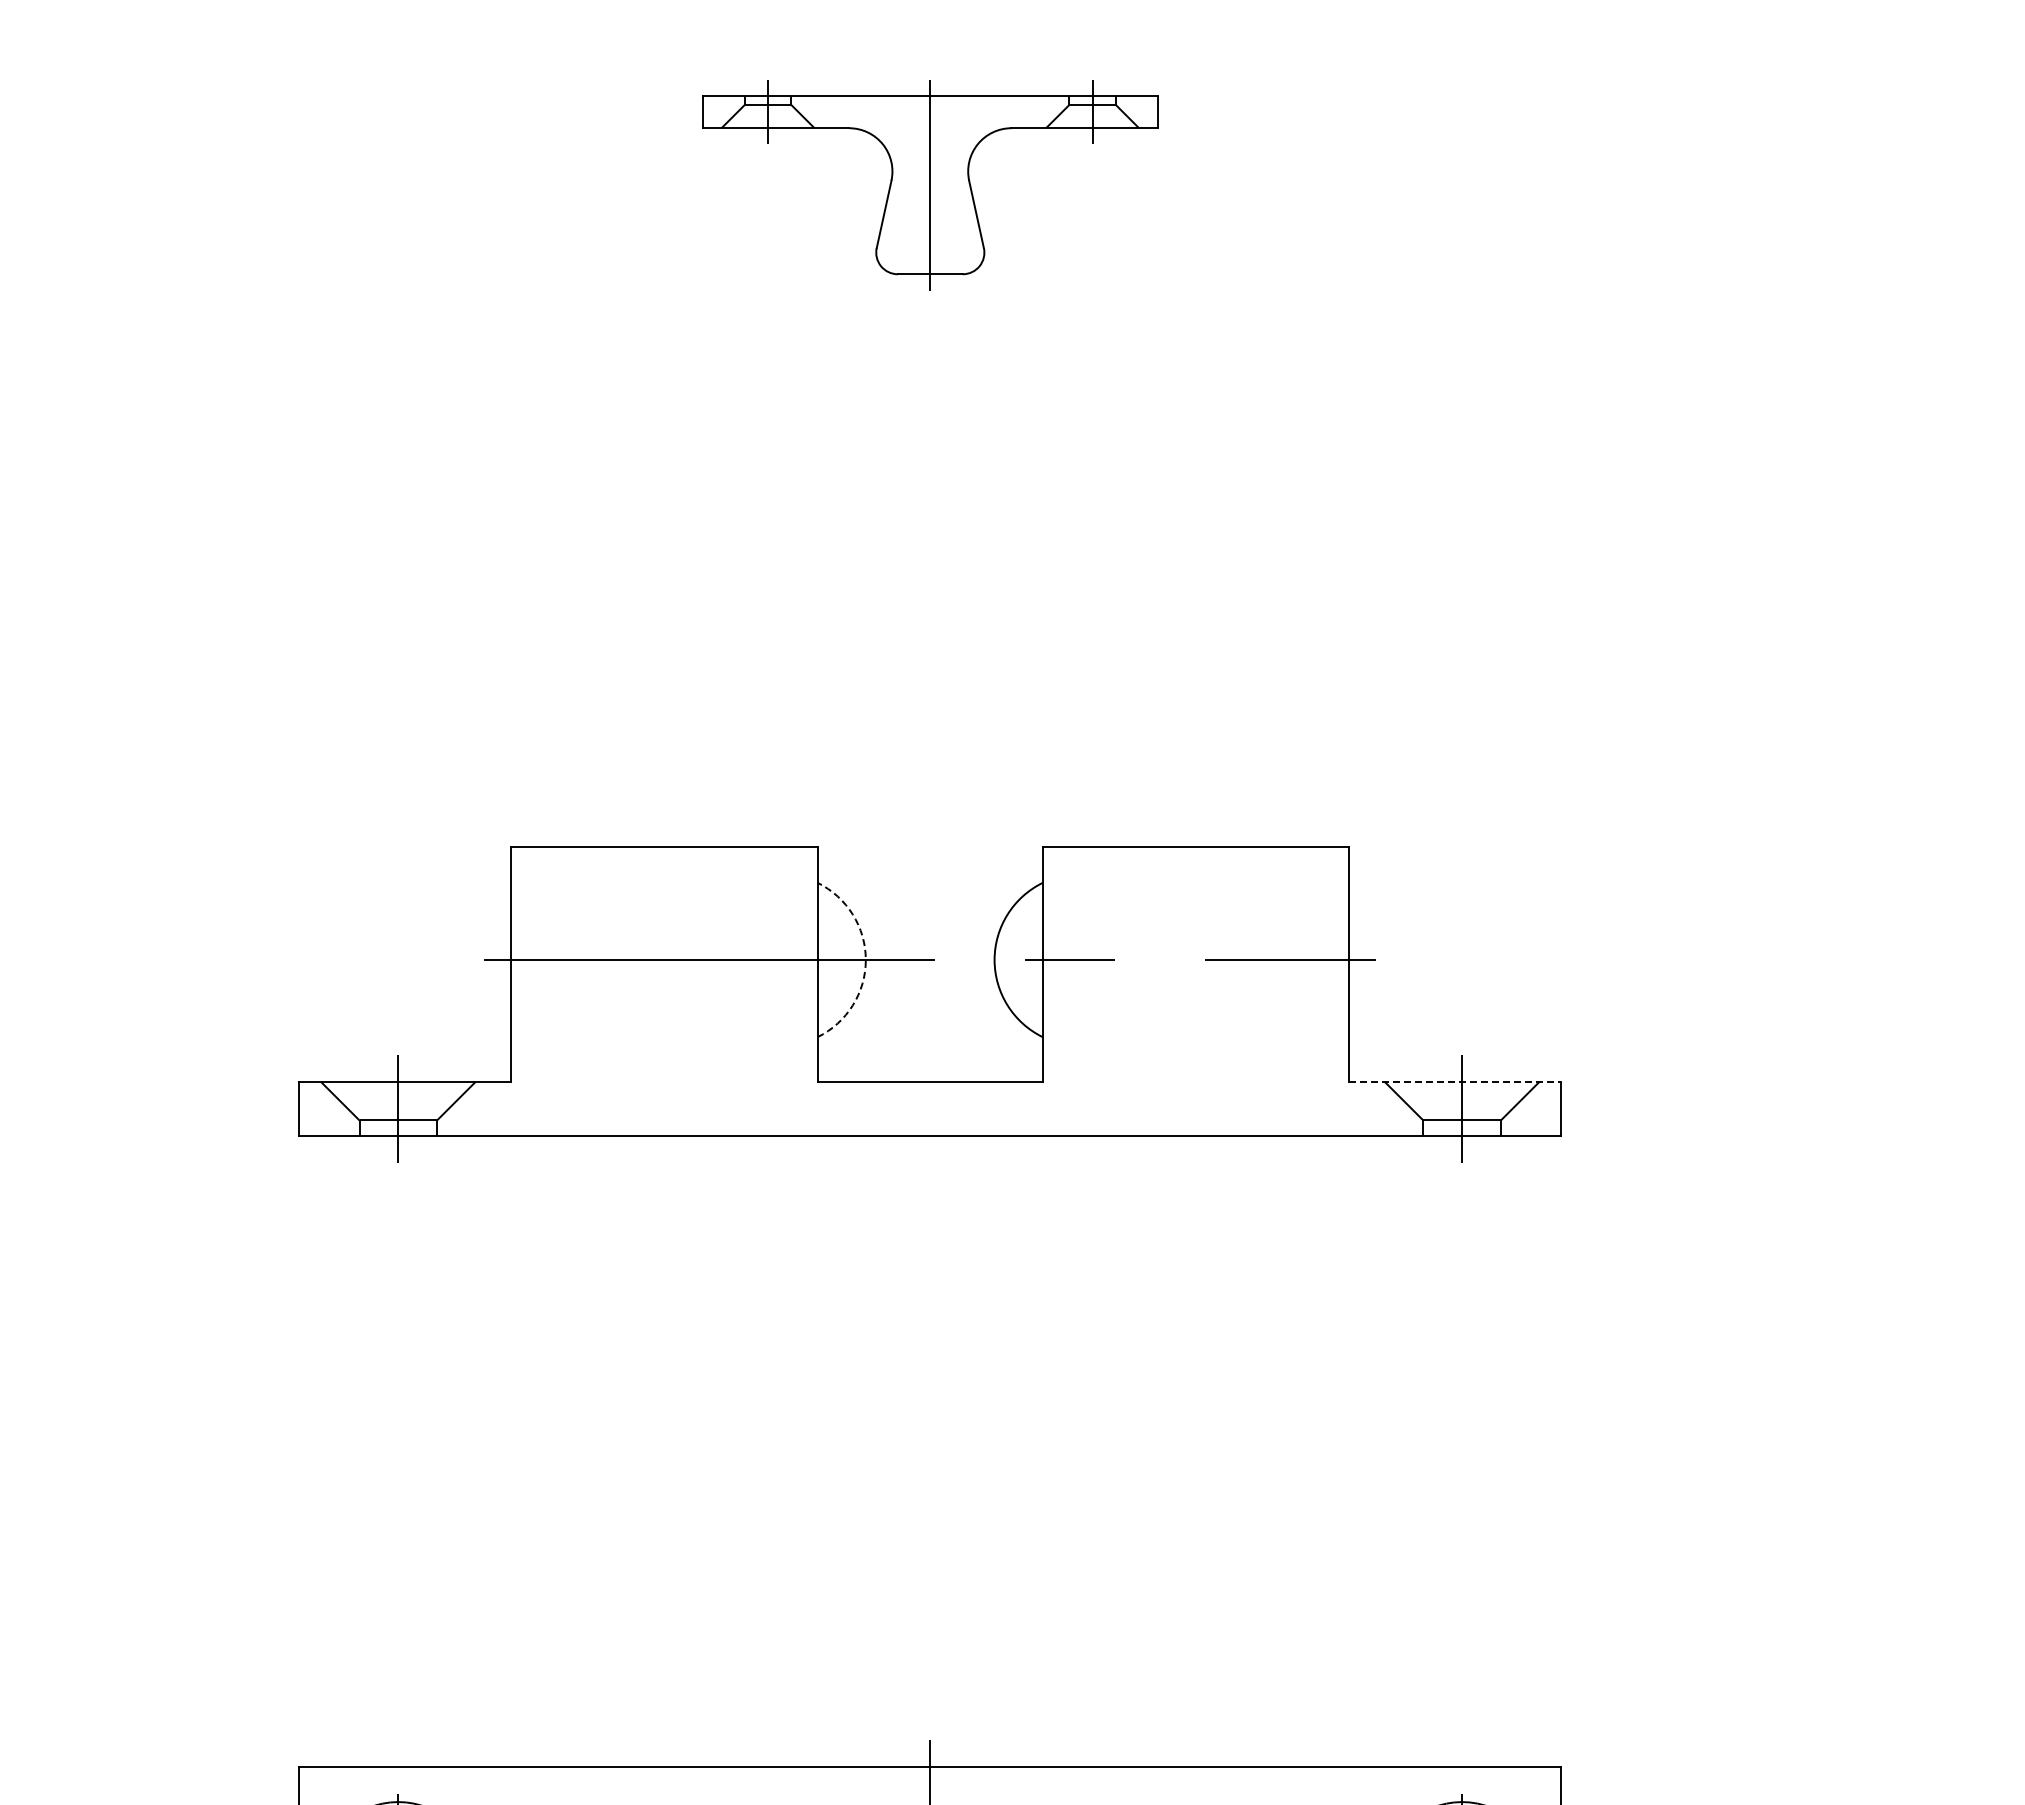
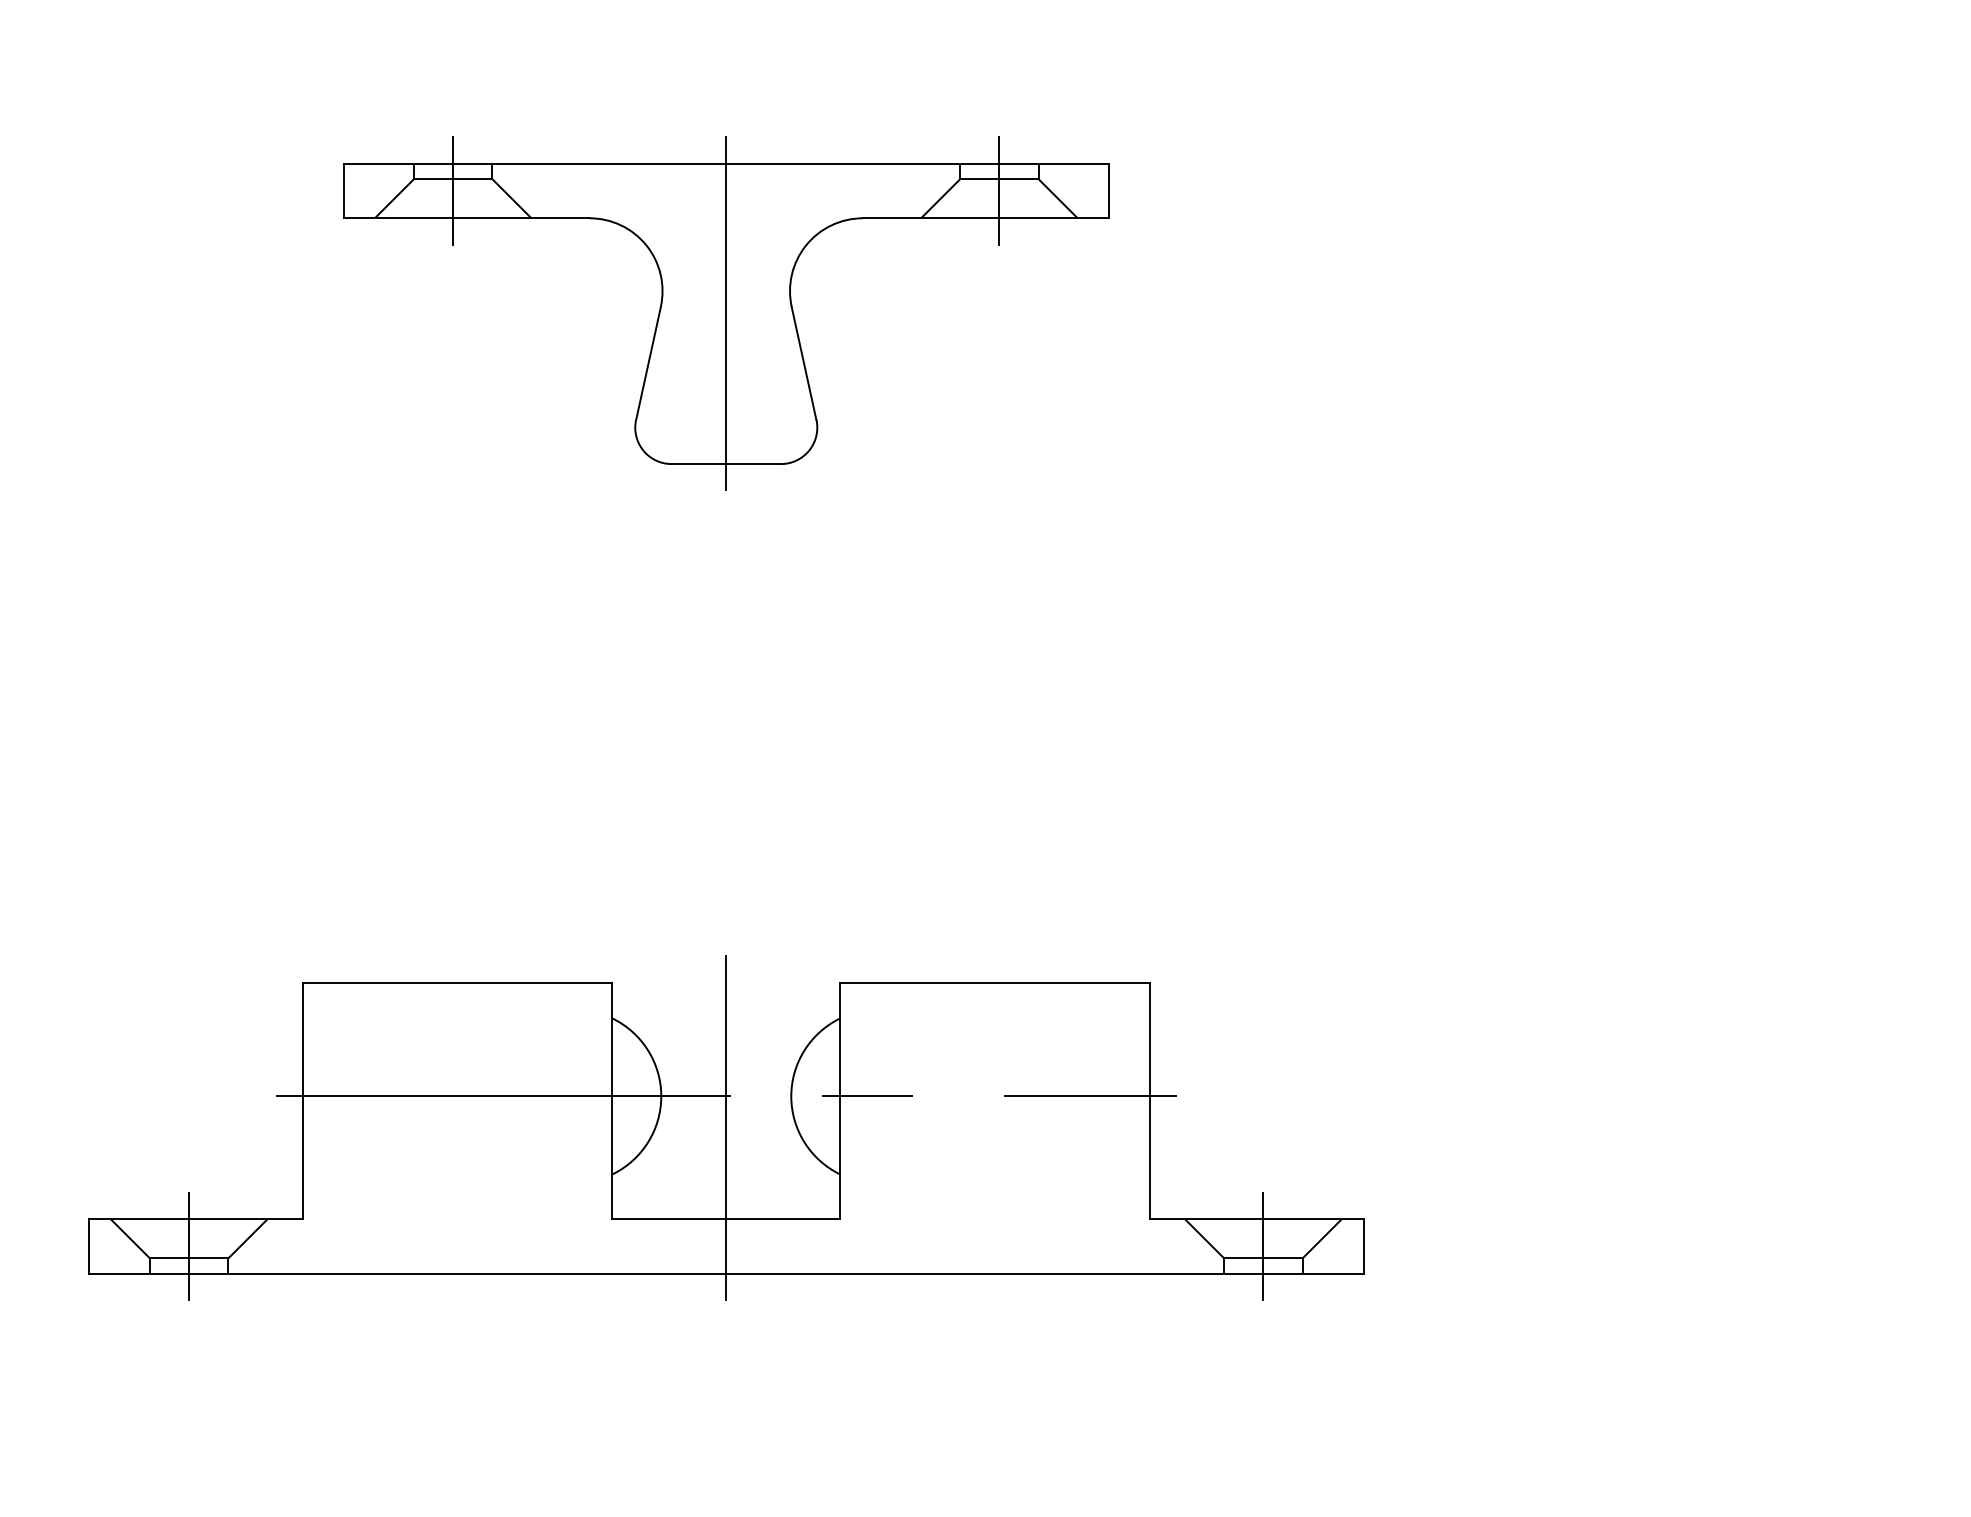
part: (930, 184) -> (726, 313), size x1.67
arc: (865, 960) -> (660, 1096), dashed -> solid
line: (930, 991) -> (726, 1128), added
line: (1455, 1081) -> (1256, 1219), dashed -> solid

